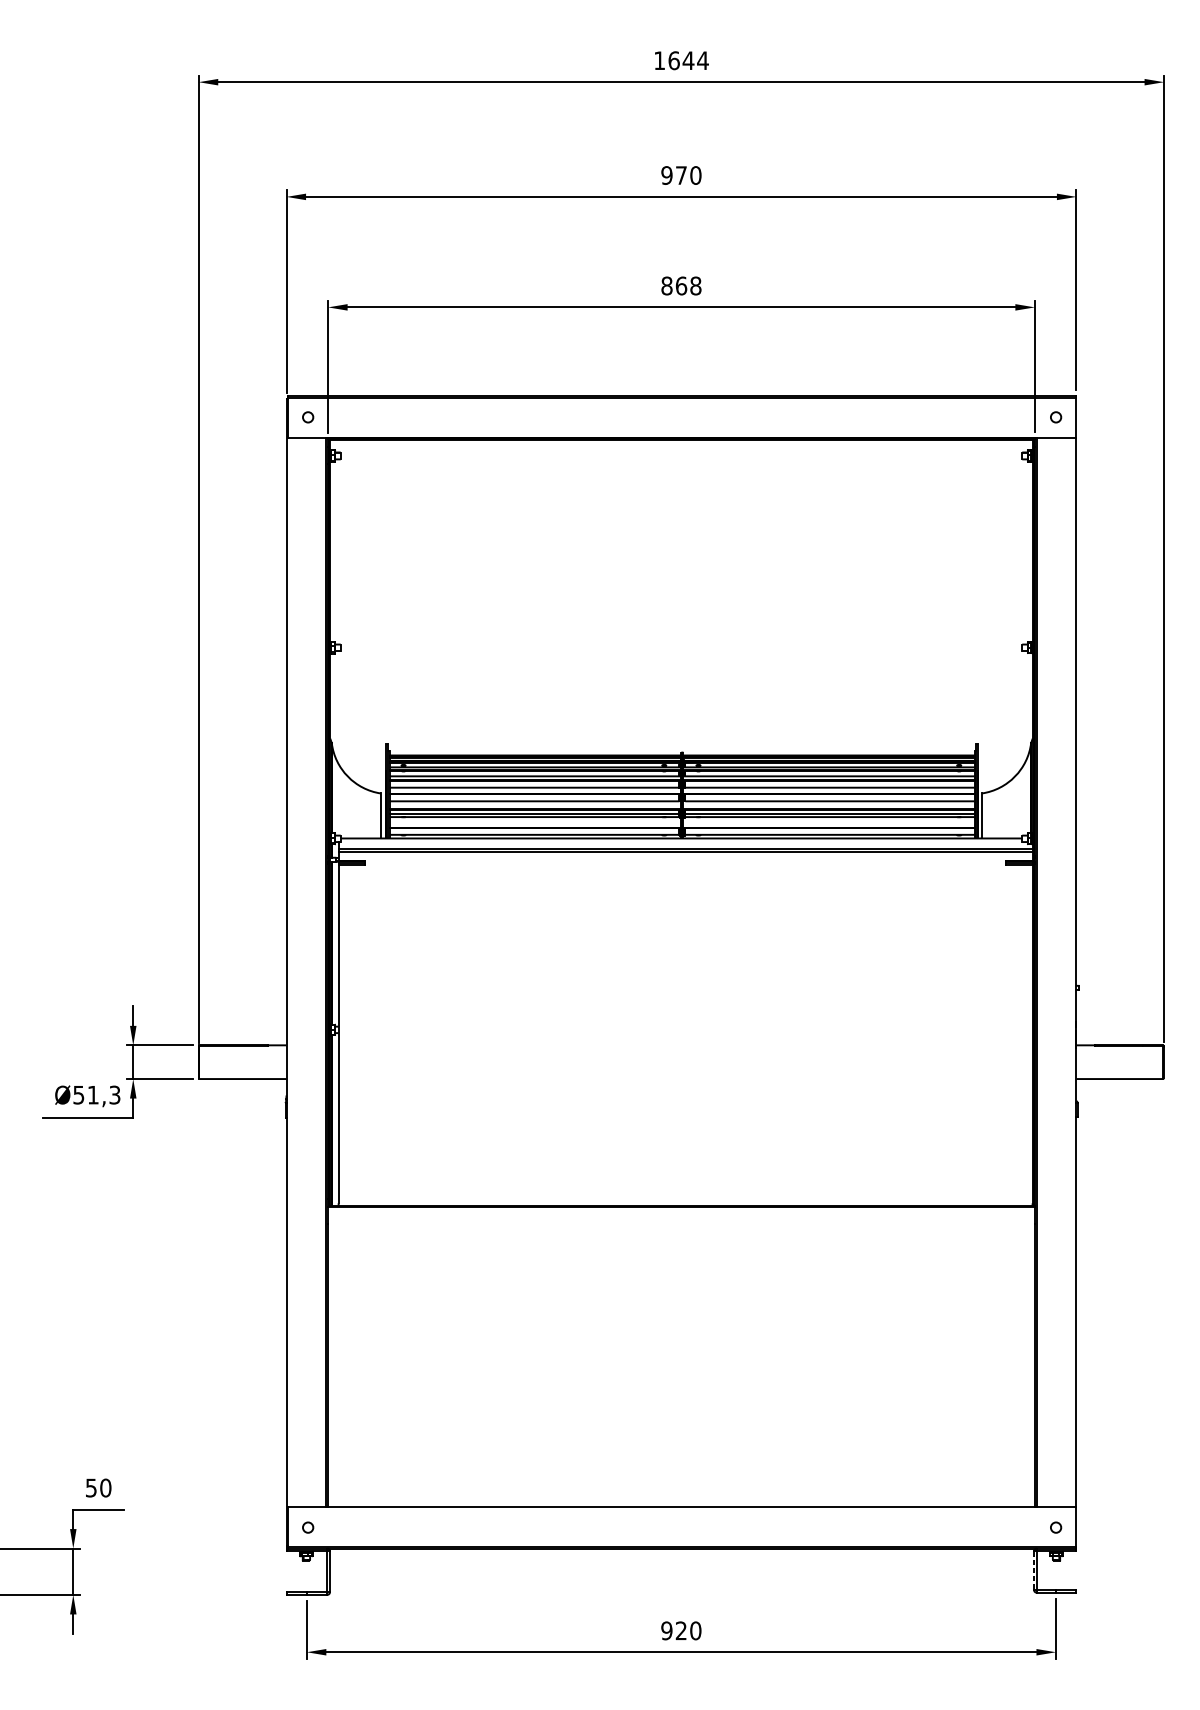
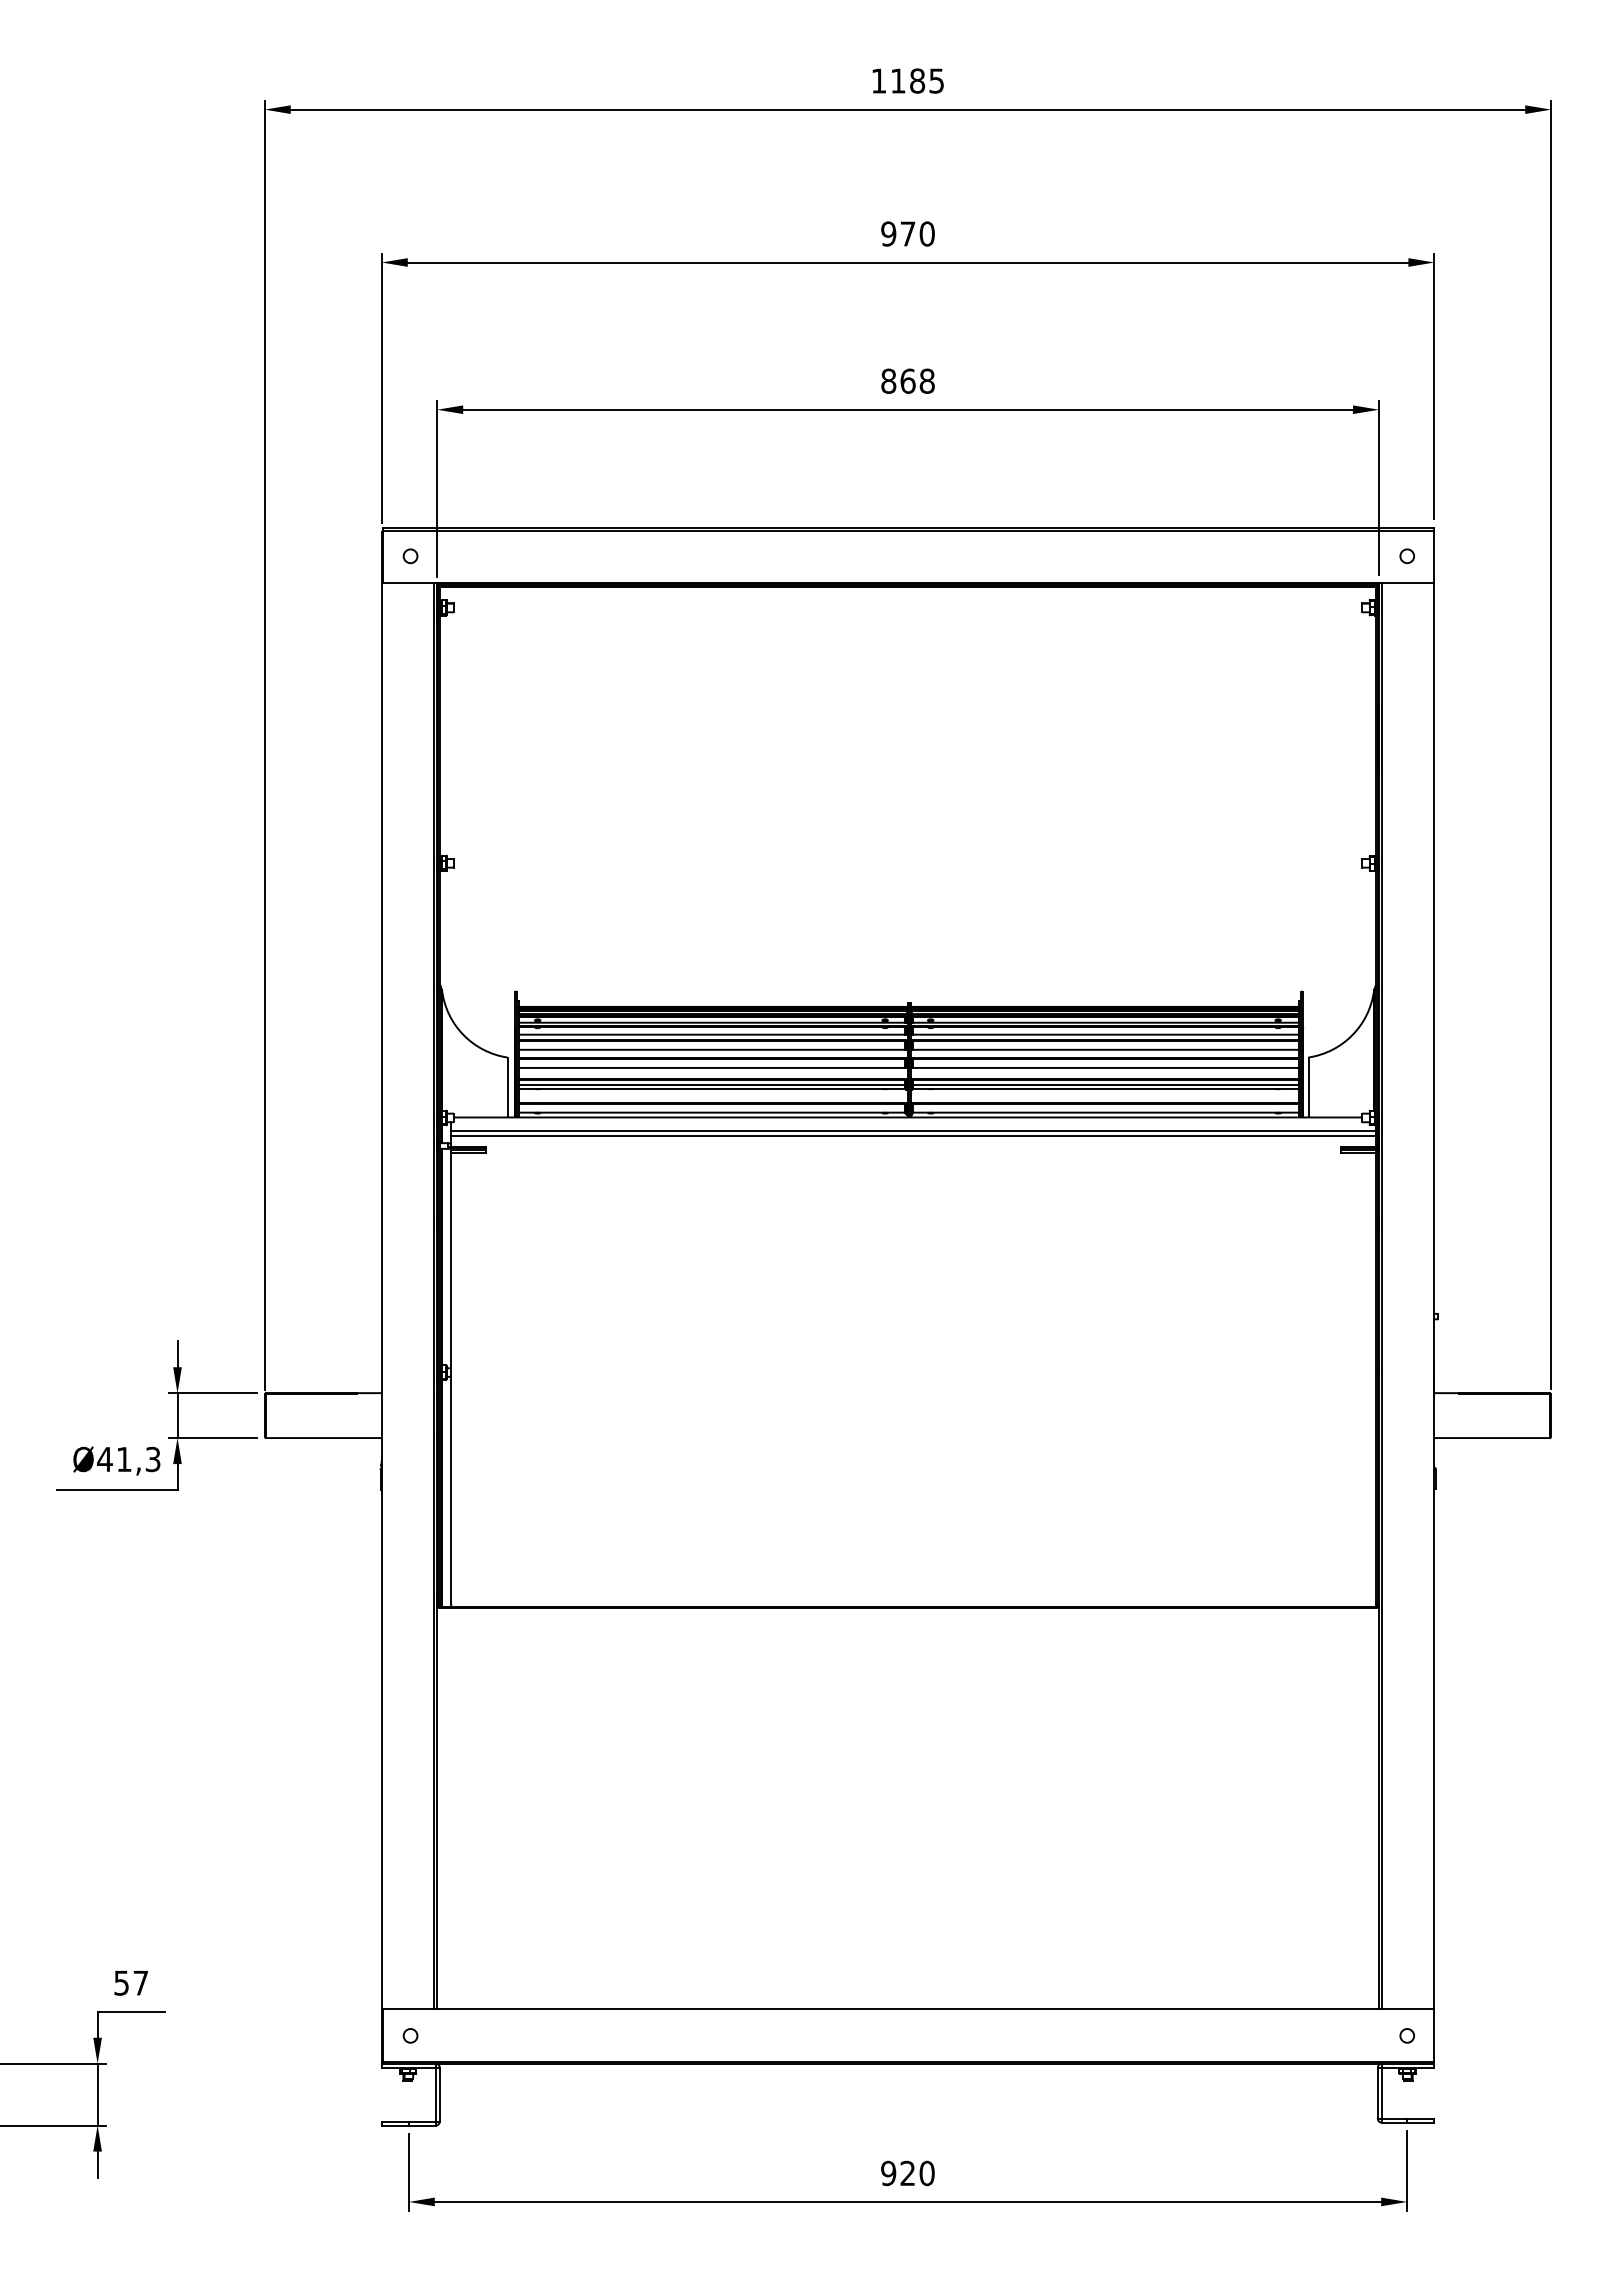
text: (688, 60) -> (917, 80), 1644 -> 1185
text: (78, 1095) -> (104, 1459), Ø51,3 -> Ø41,3
text: (105, 1487) -> (140, 1982), 50 -> 57
line: (1033, 1570) -> (1377, 2093), dashed -> solid

